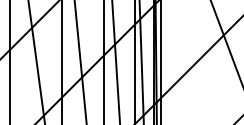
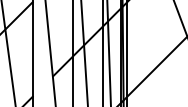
hatch: (71, 87) -> (42, 86), removed

